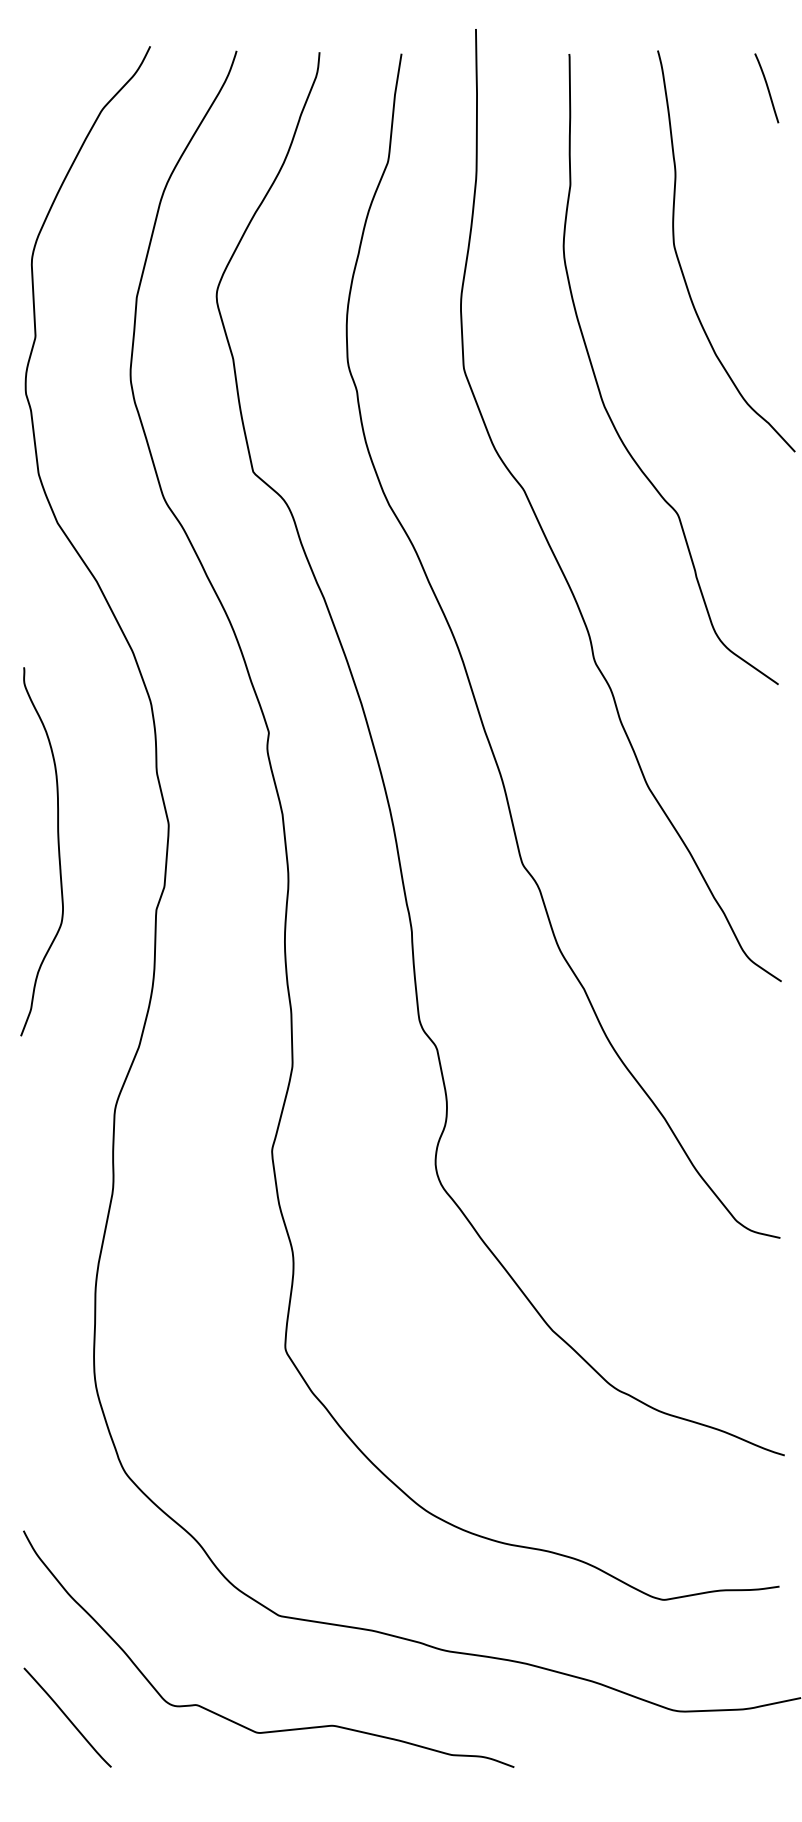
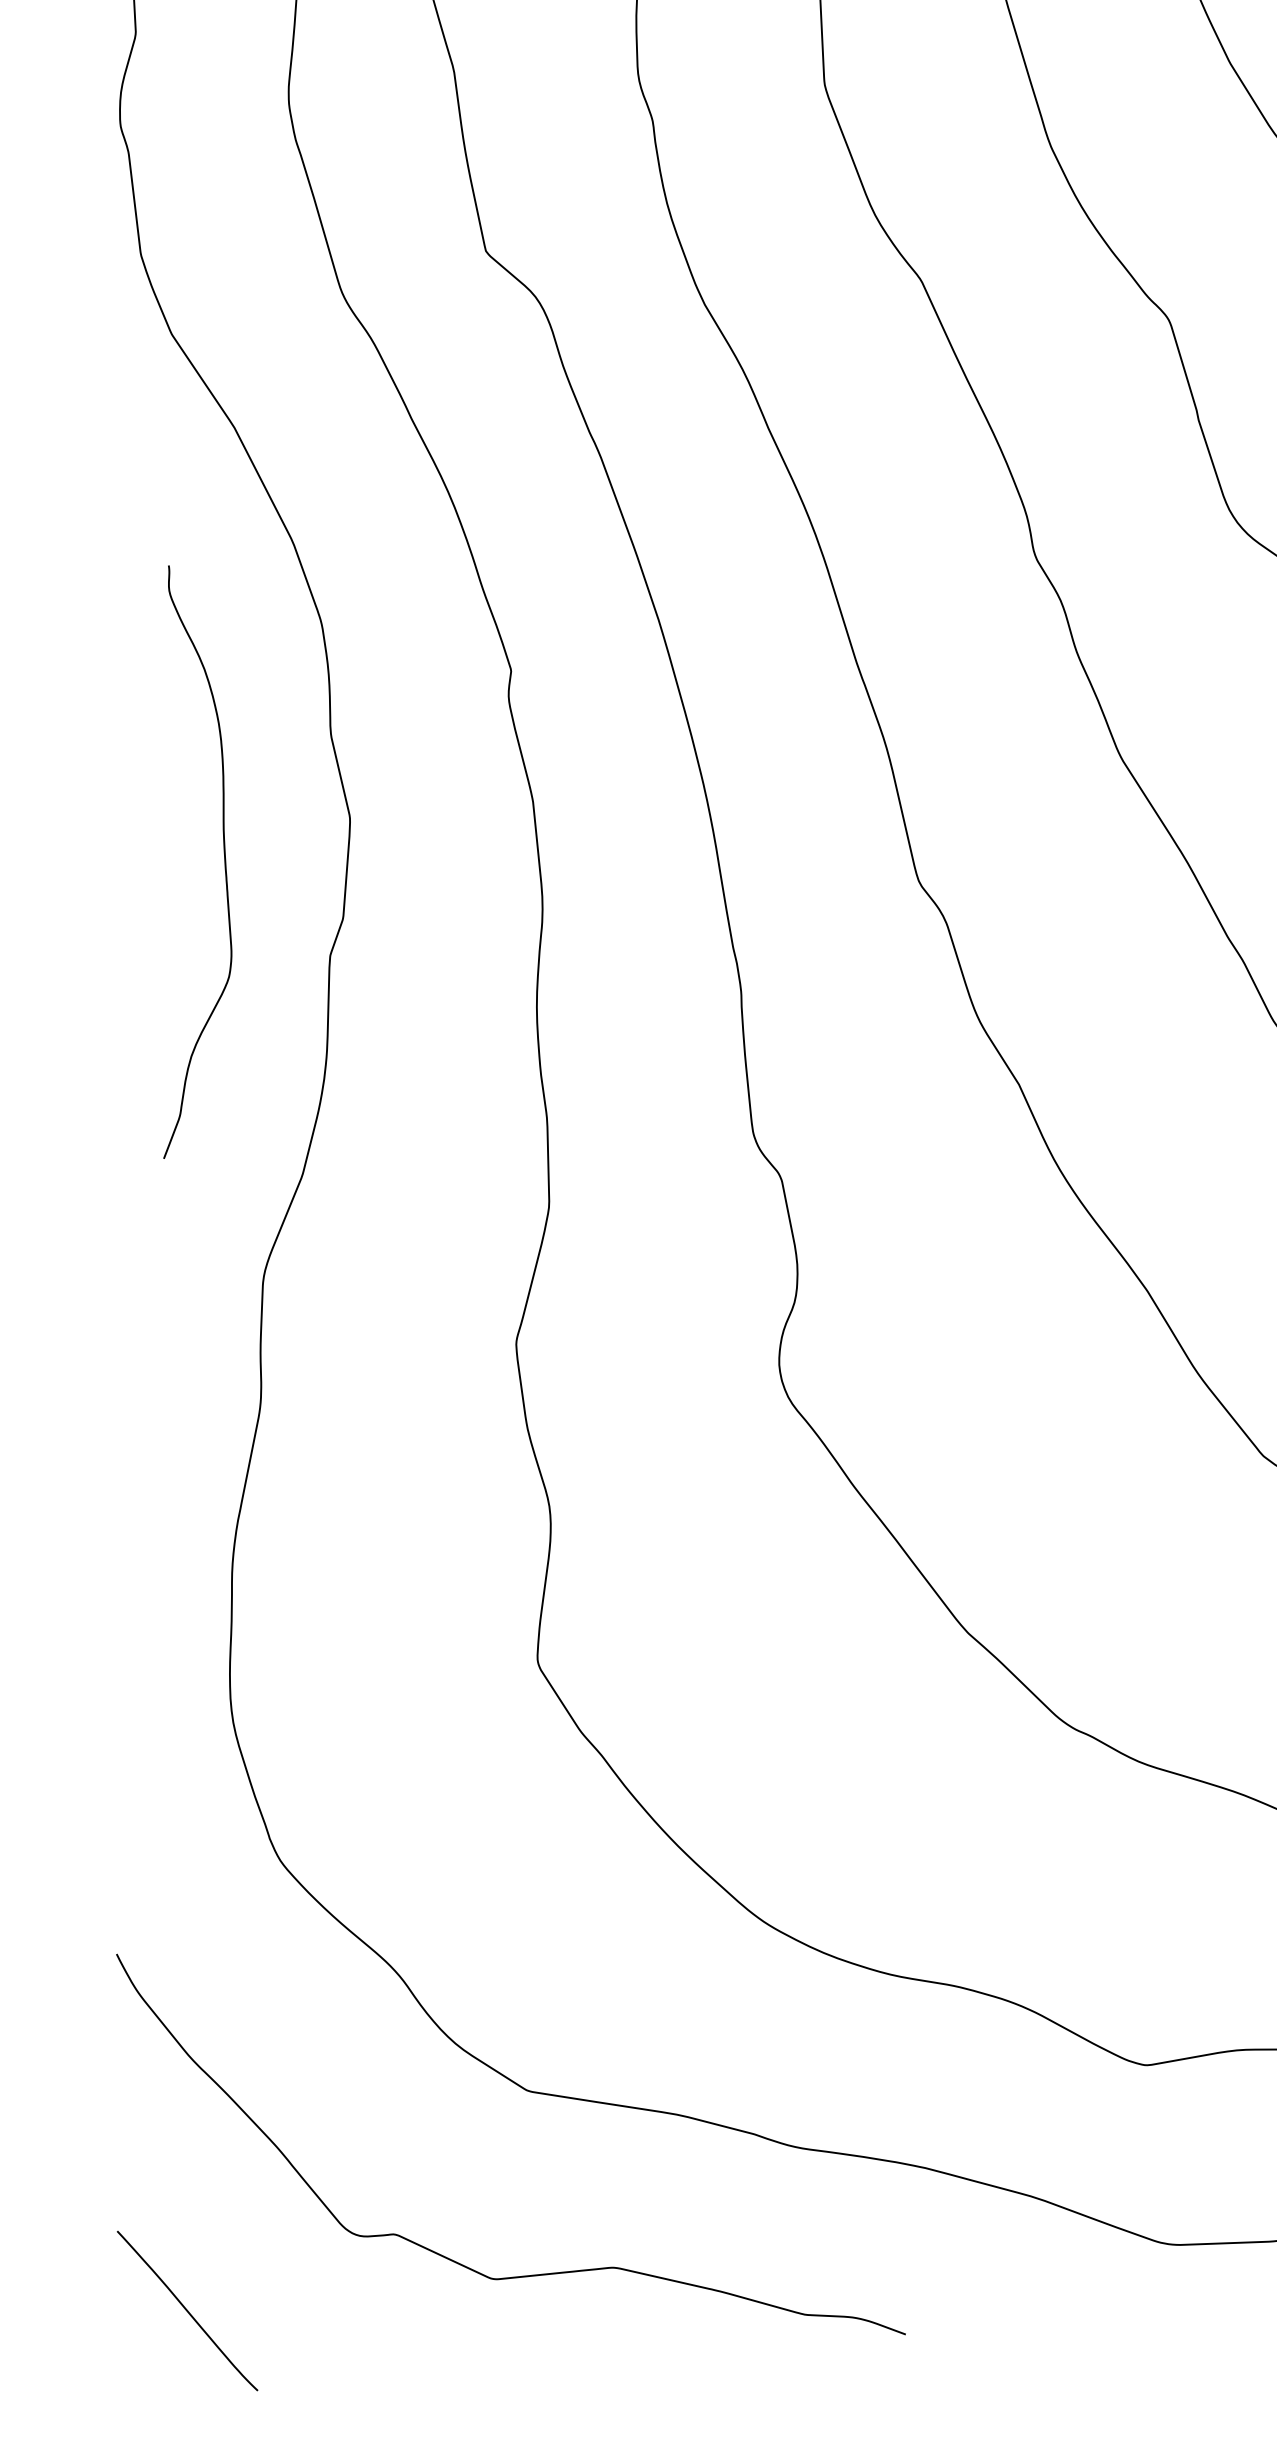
curve: (58, 851) -> (224, 861), moved
curve: (67, 1717) -> (187, 2310), moved

